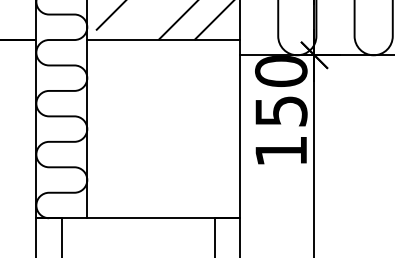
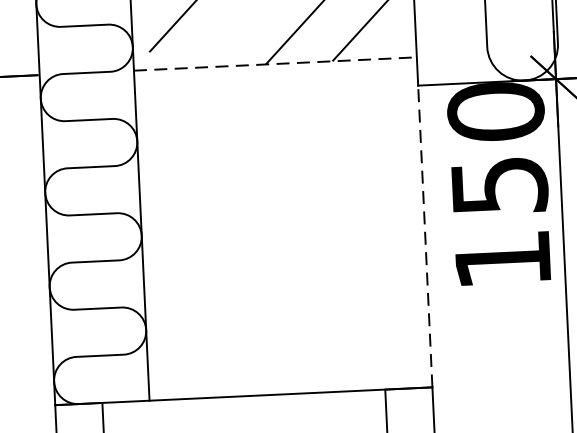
line: (164, 40) -> (277, 64), solid -> dashed
line: (240, 136) -> (426, 235), solid -> dashed

